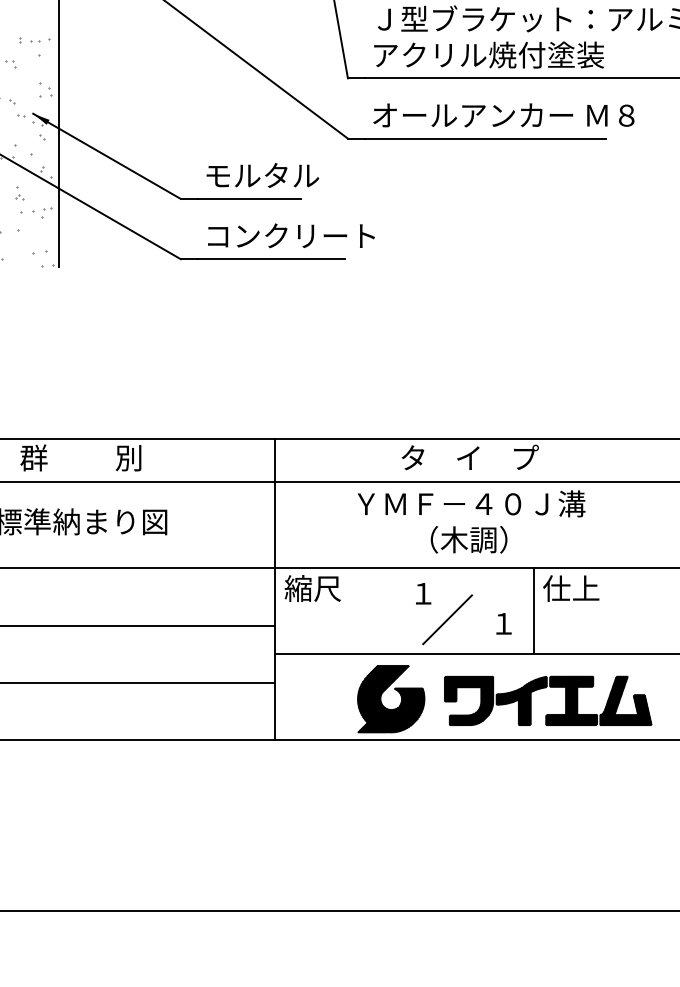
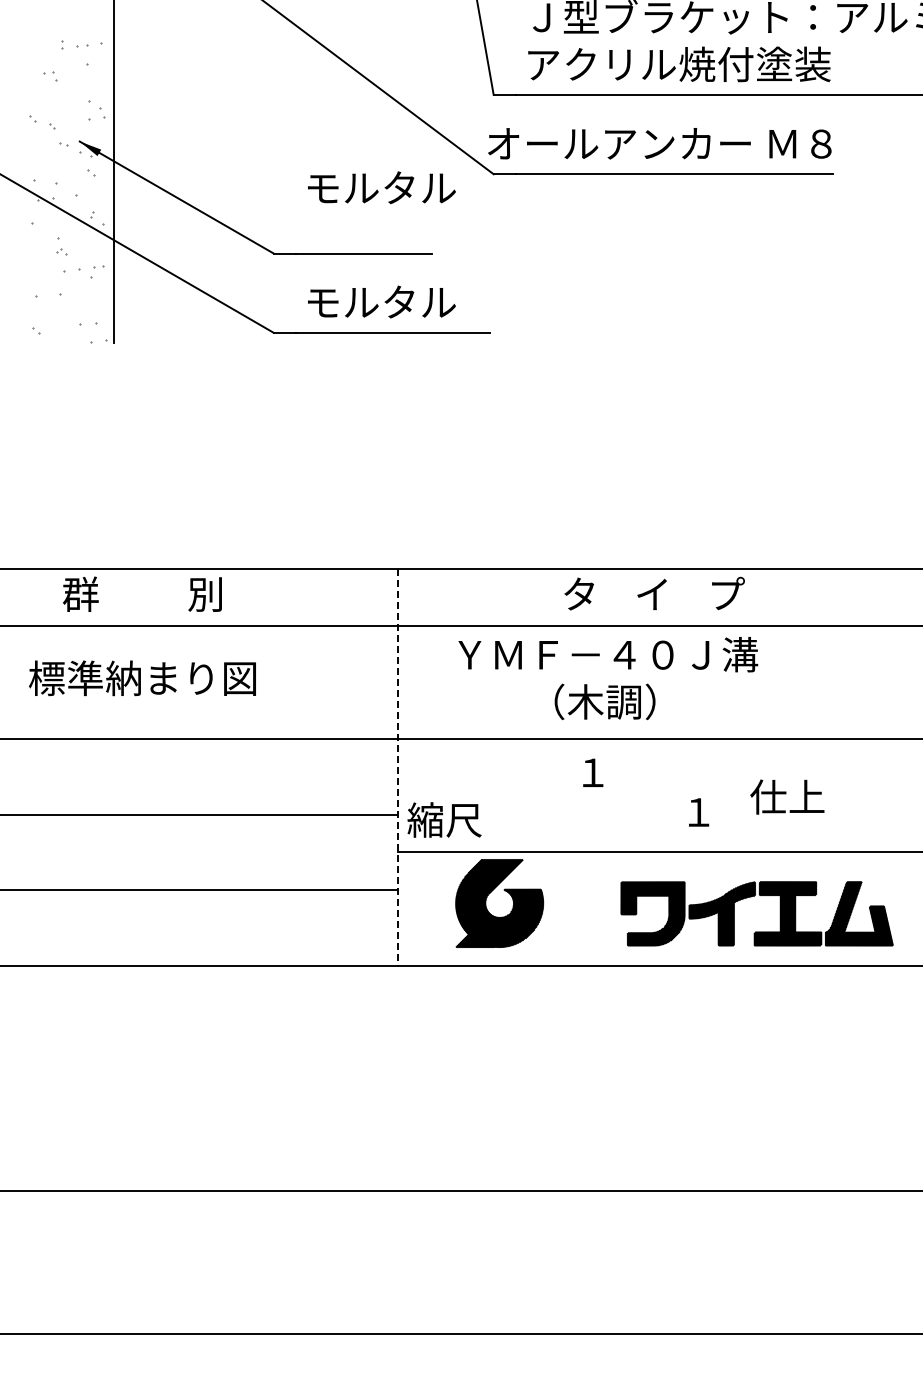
text: (503, 115) -> (659, 143), moved
text: (262, 175) -> (381, 187), moved
text: (290, 235) -> (418, 301), コンクリート -> モルタル
text: (471, 521) -> (608, 678), moved
text: (312, 588) -> (444, 819), moved
text: (571, 588) -> (787, 796), moved
line: (275, 589) -> (398, 767), solid -> dashed
line: (534, 610) -> (738, 795), removed
line: (447, 620) -> (624, 807), removed
part: (381, 699) -> (486, 903), moved

